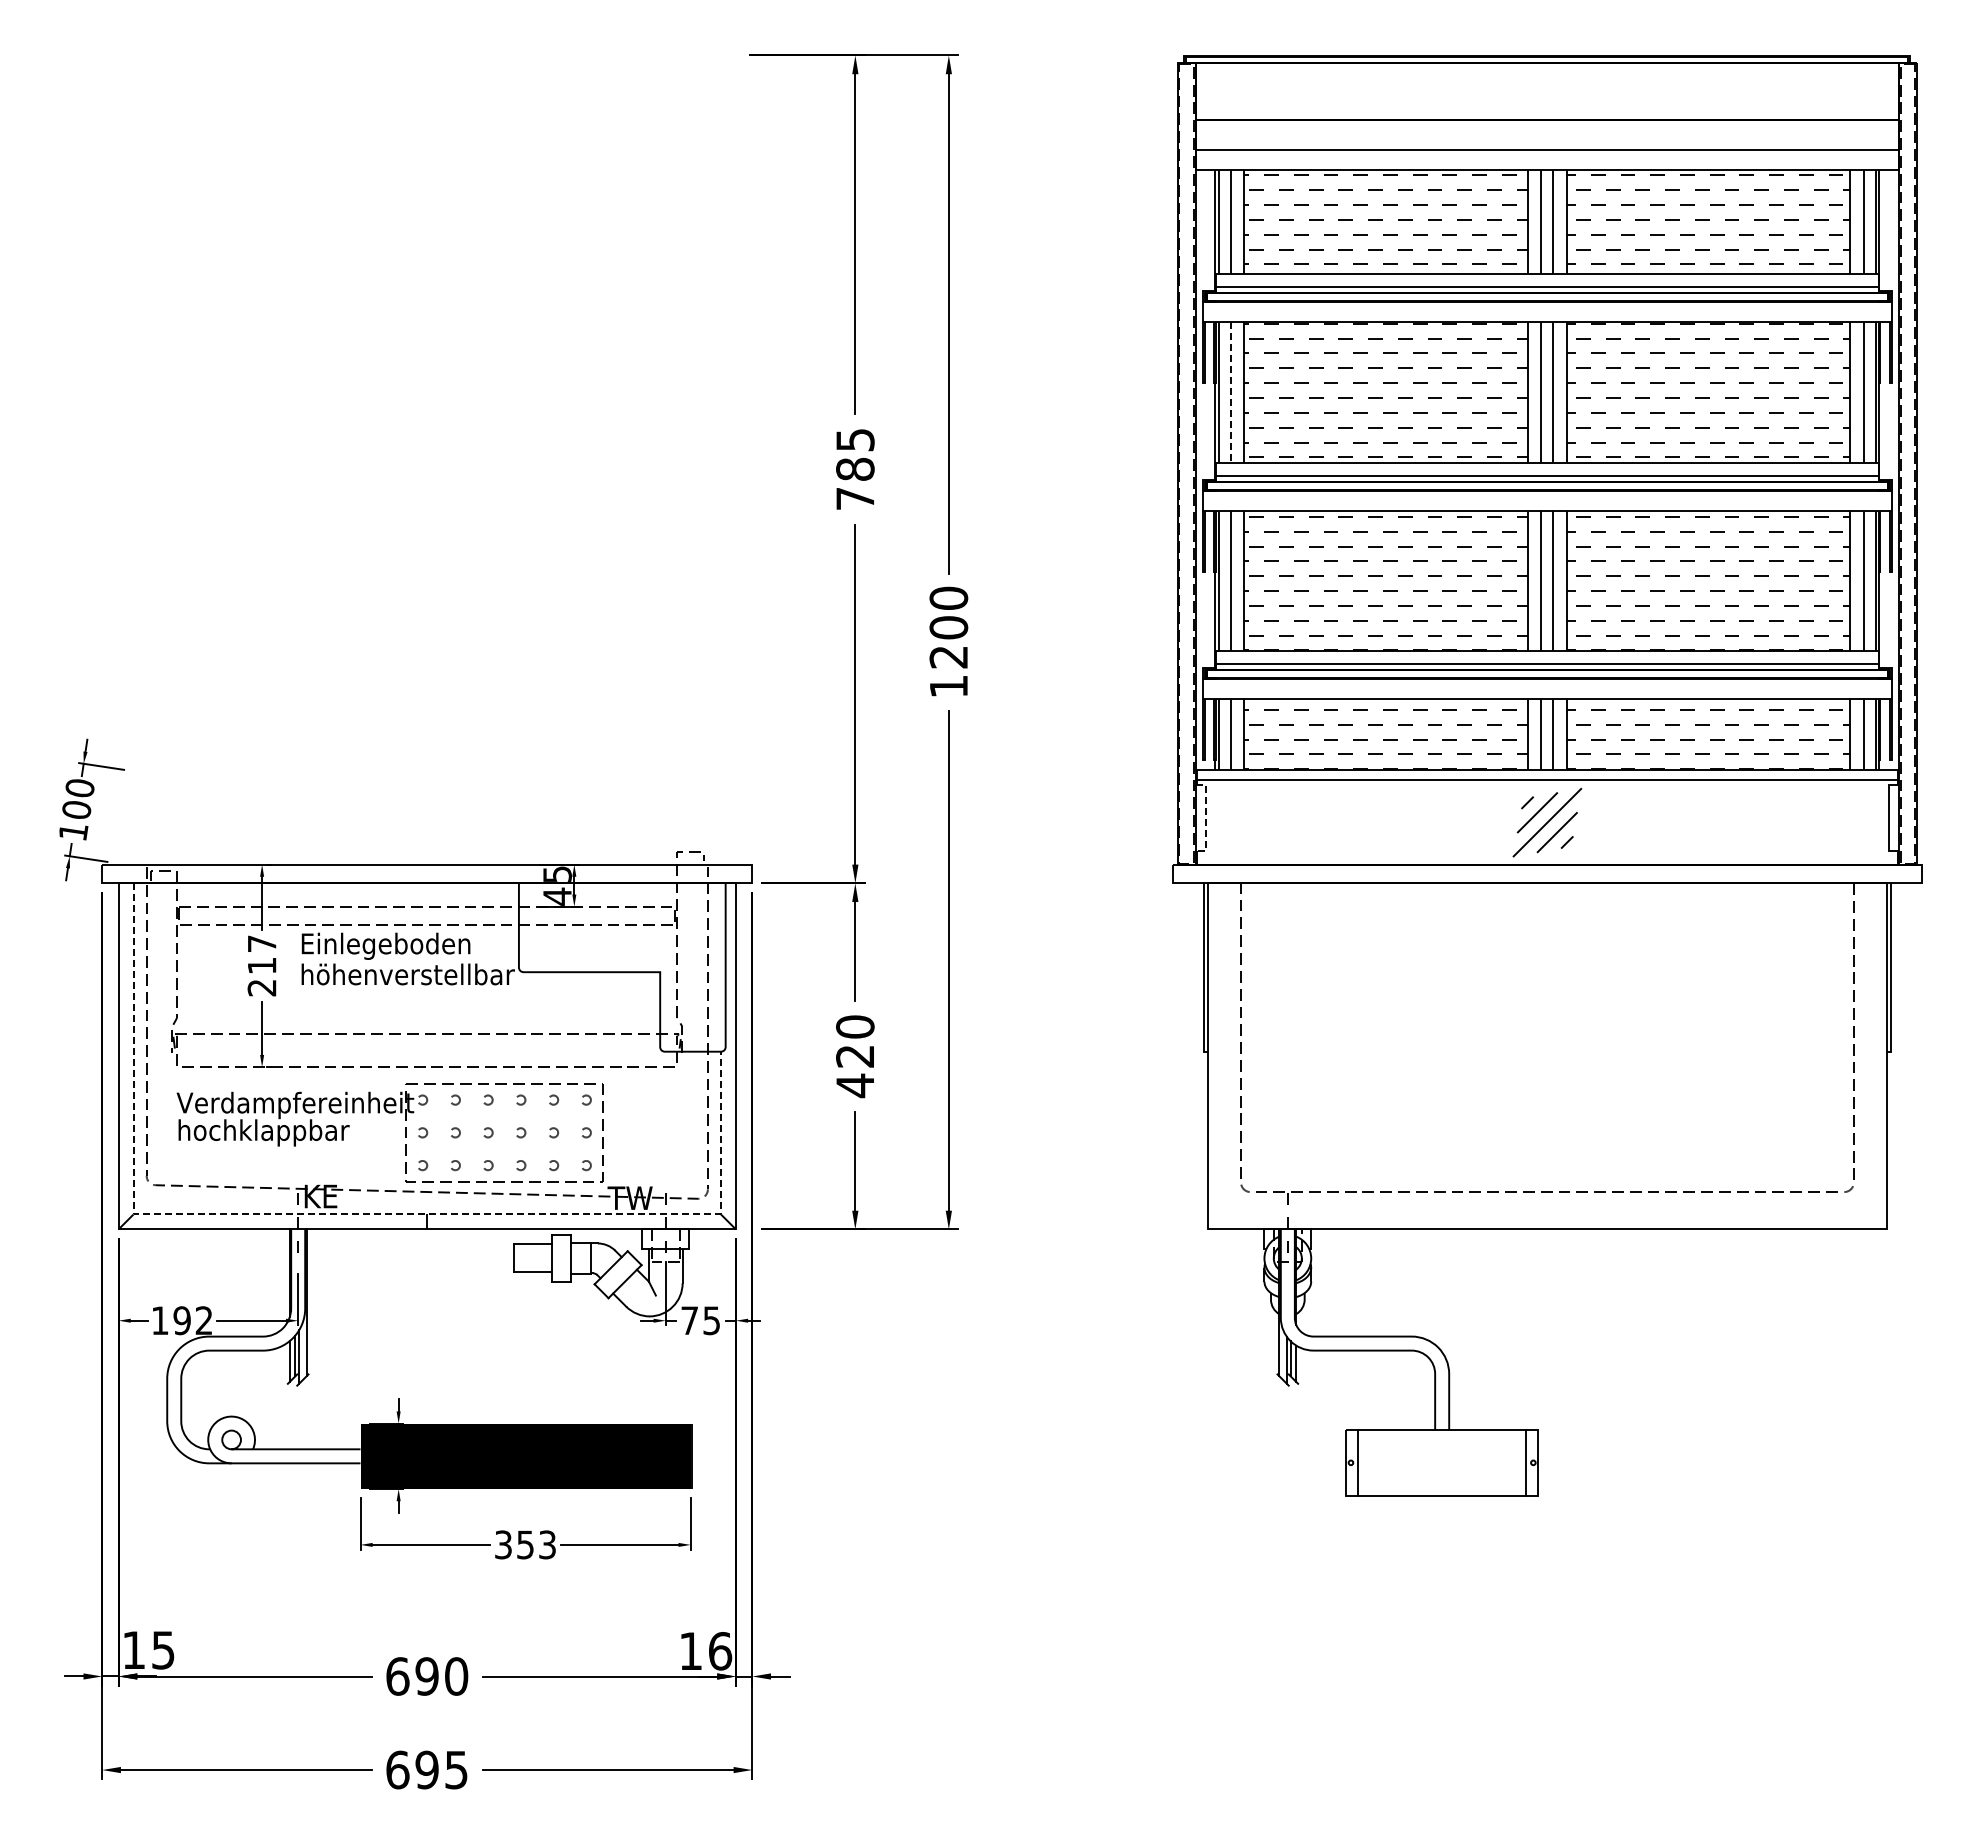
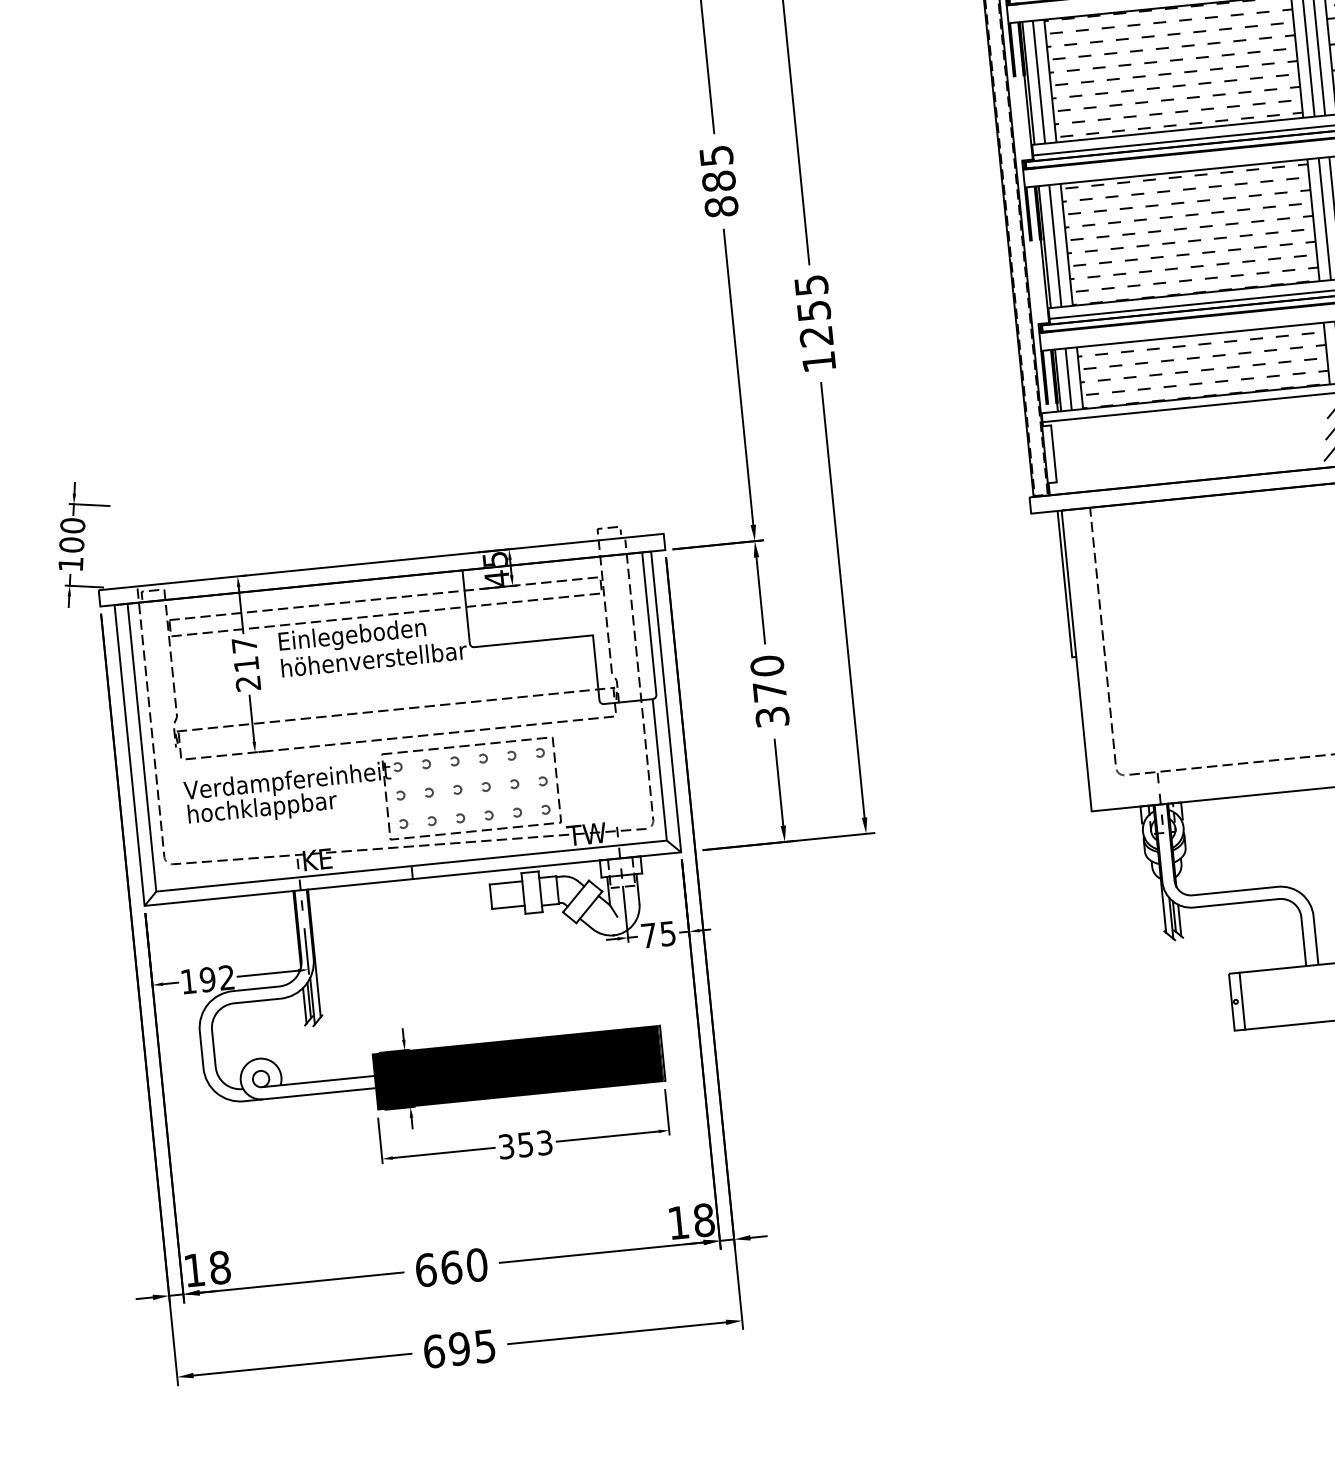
line: (1231, 392) -> (1039, 81), dashed -> solid
text: (855, 498) -> (721, 206), 785 -> 885
text: (948, 612) -> (812, 297), 1200 -> 1255
line: (1205, 817) -> (1053, 453), dashed -> solid
text: (855, 1071) -> (771, 704), 420 -> 370
line: (343, 1214) -> (338, 873), dashed -> solid
text: (163, 1650) -> (220, 1267), 15 -> 18
text: (720, 1651) -> (704, 1220), 16 -> 18
text: (426, 1676) -> (450, 1267), 690 -> 660

